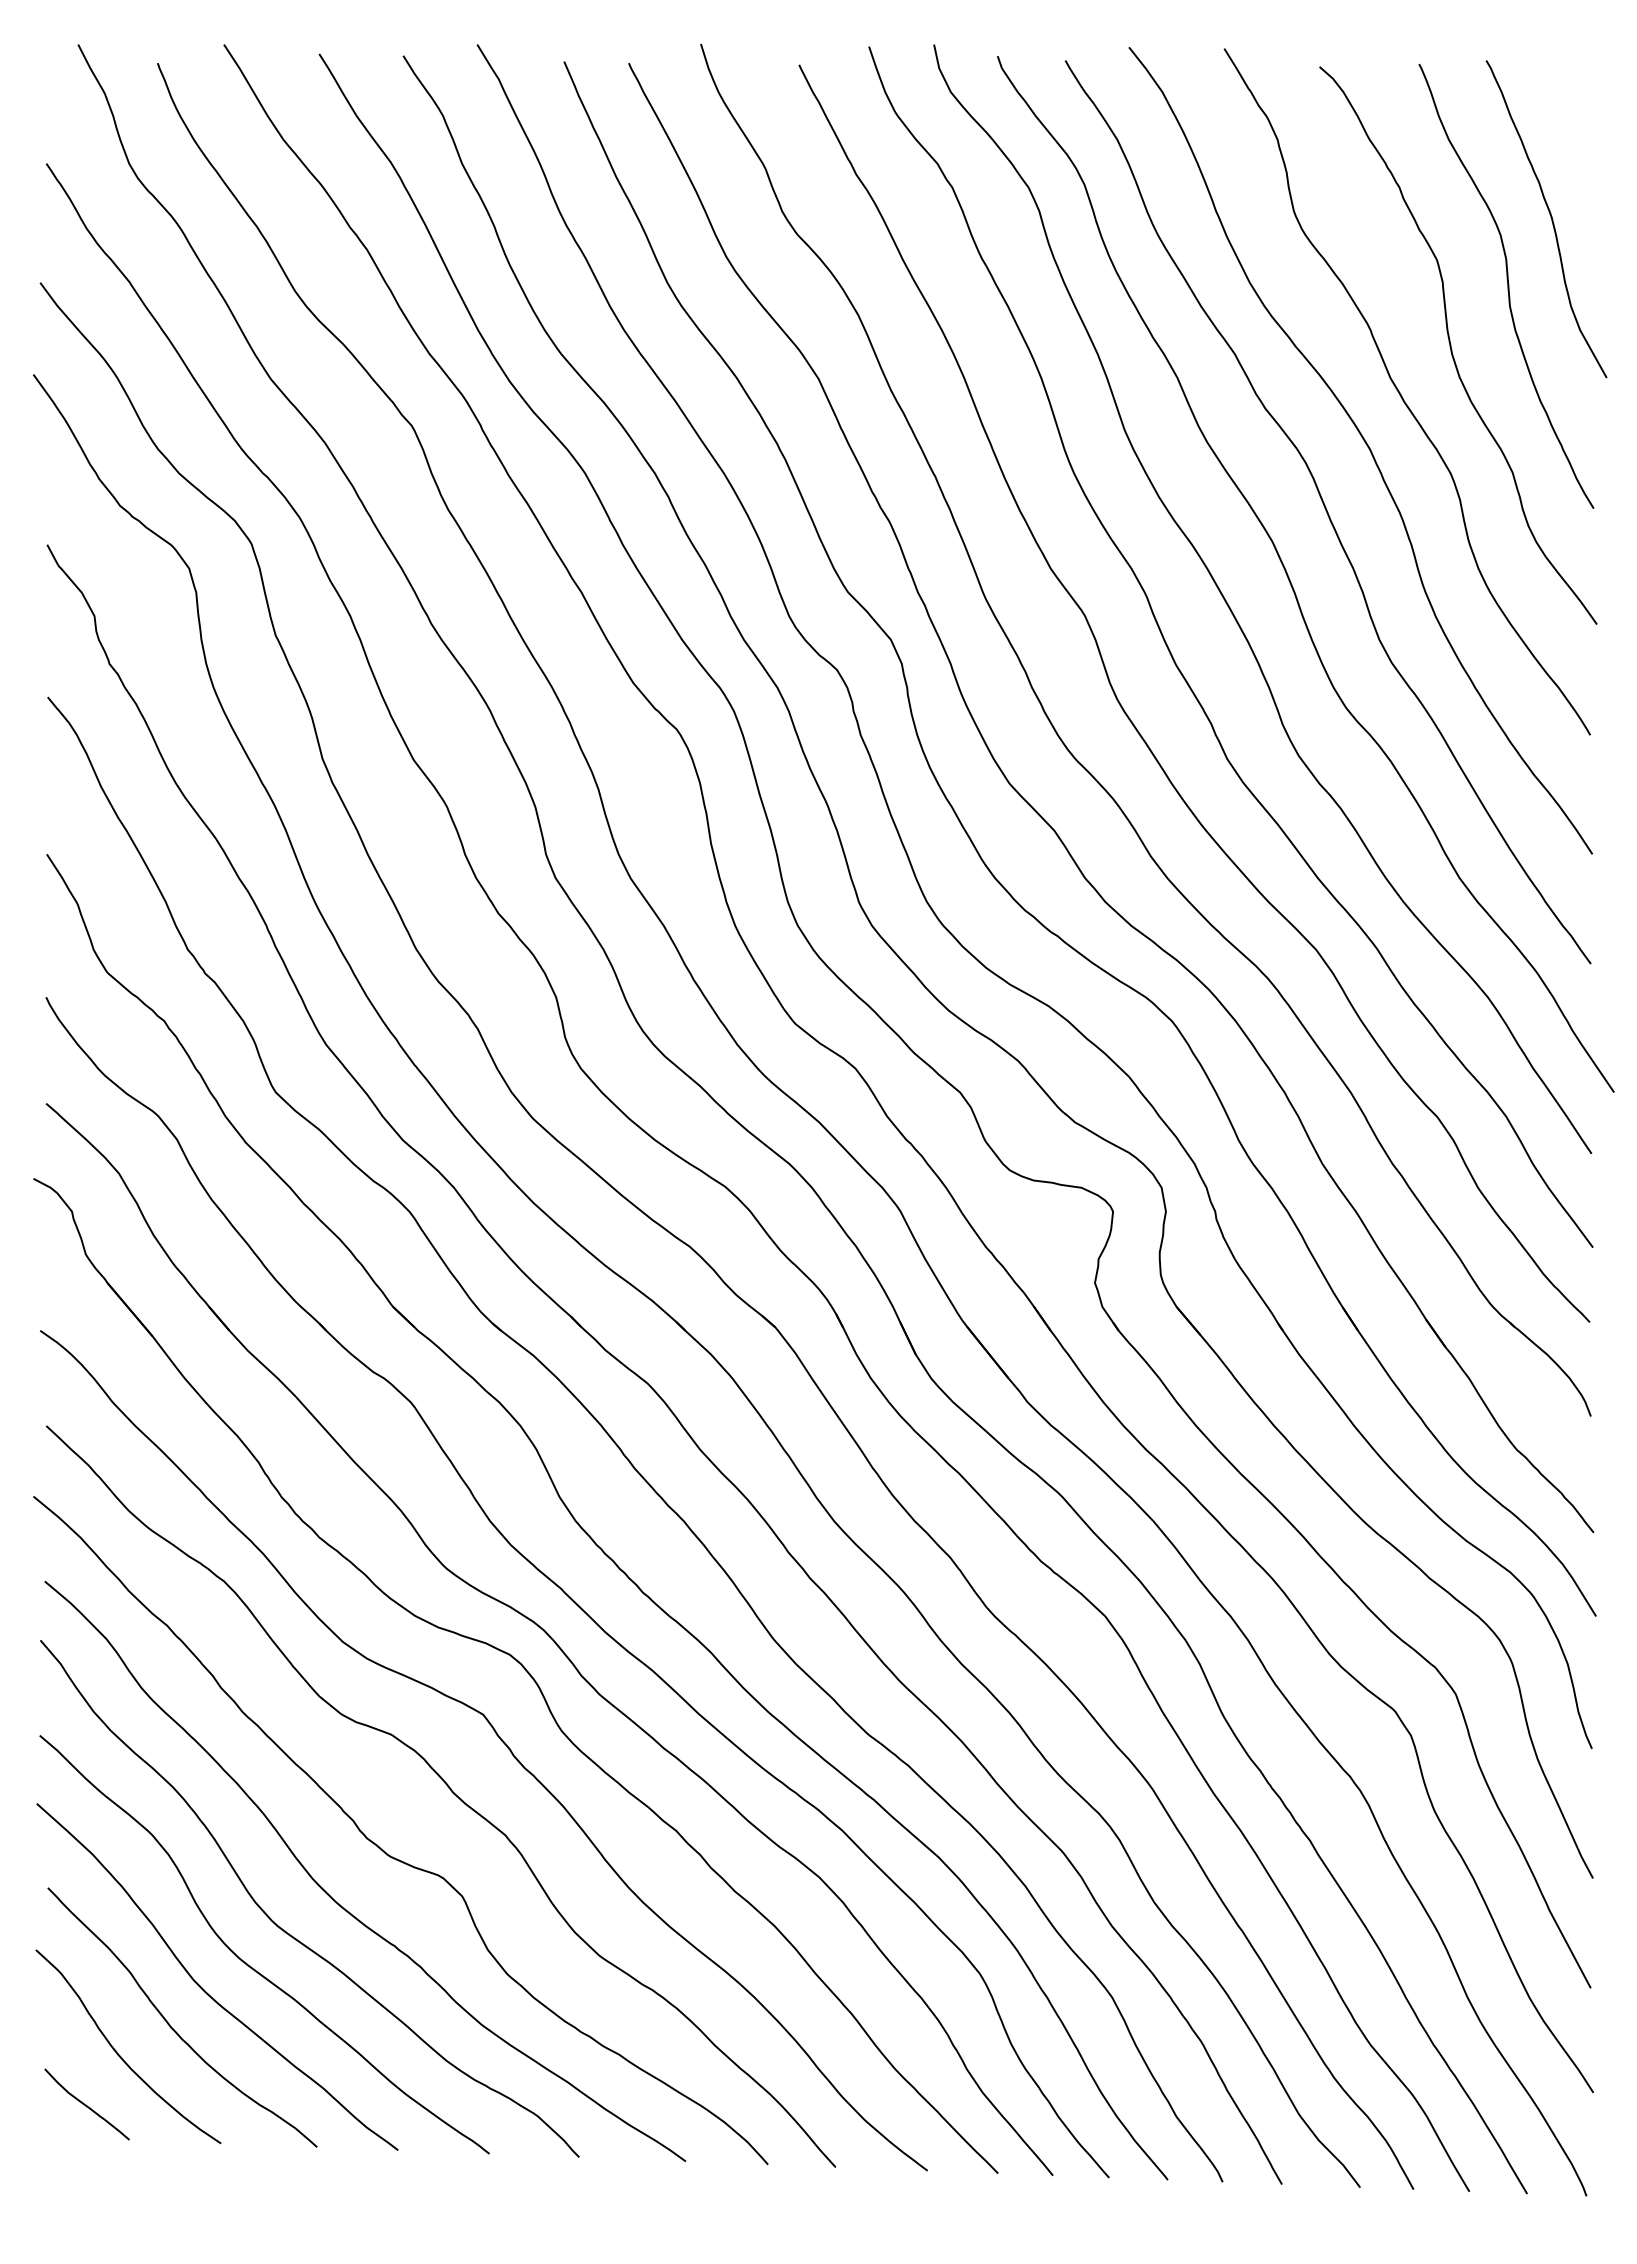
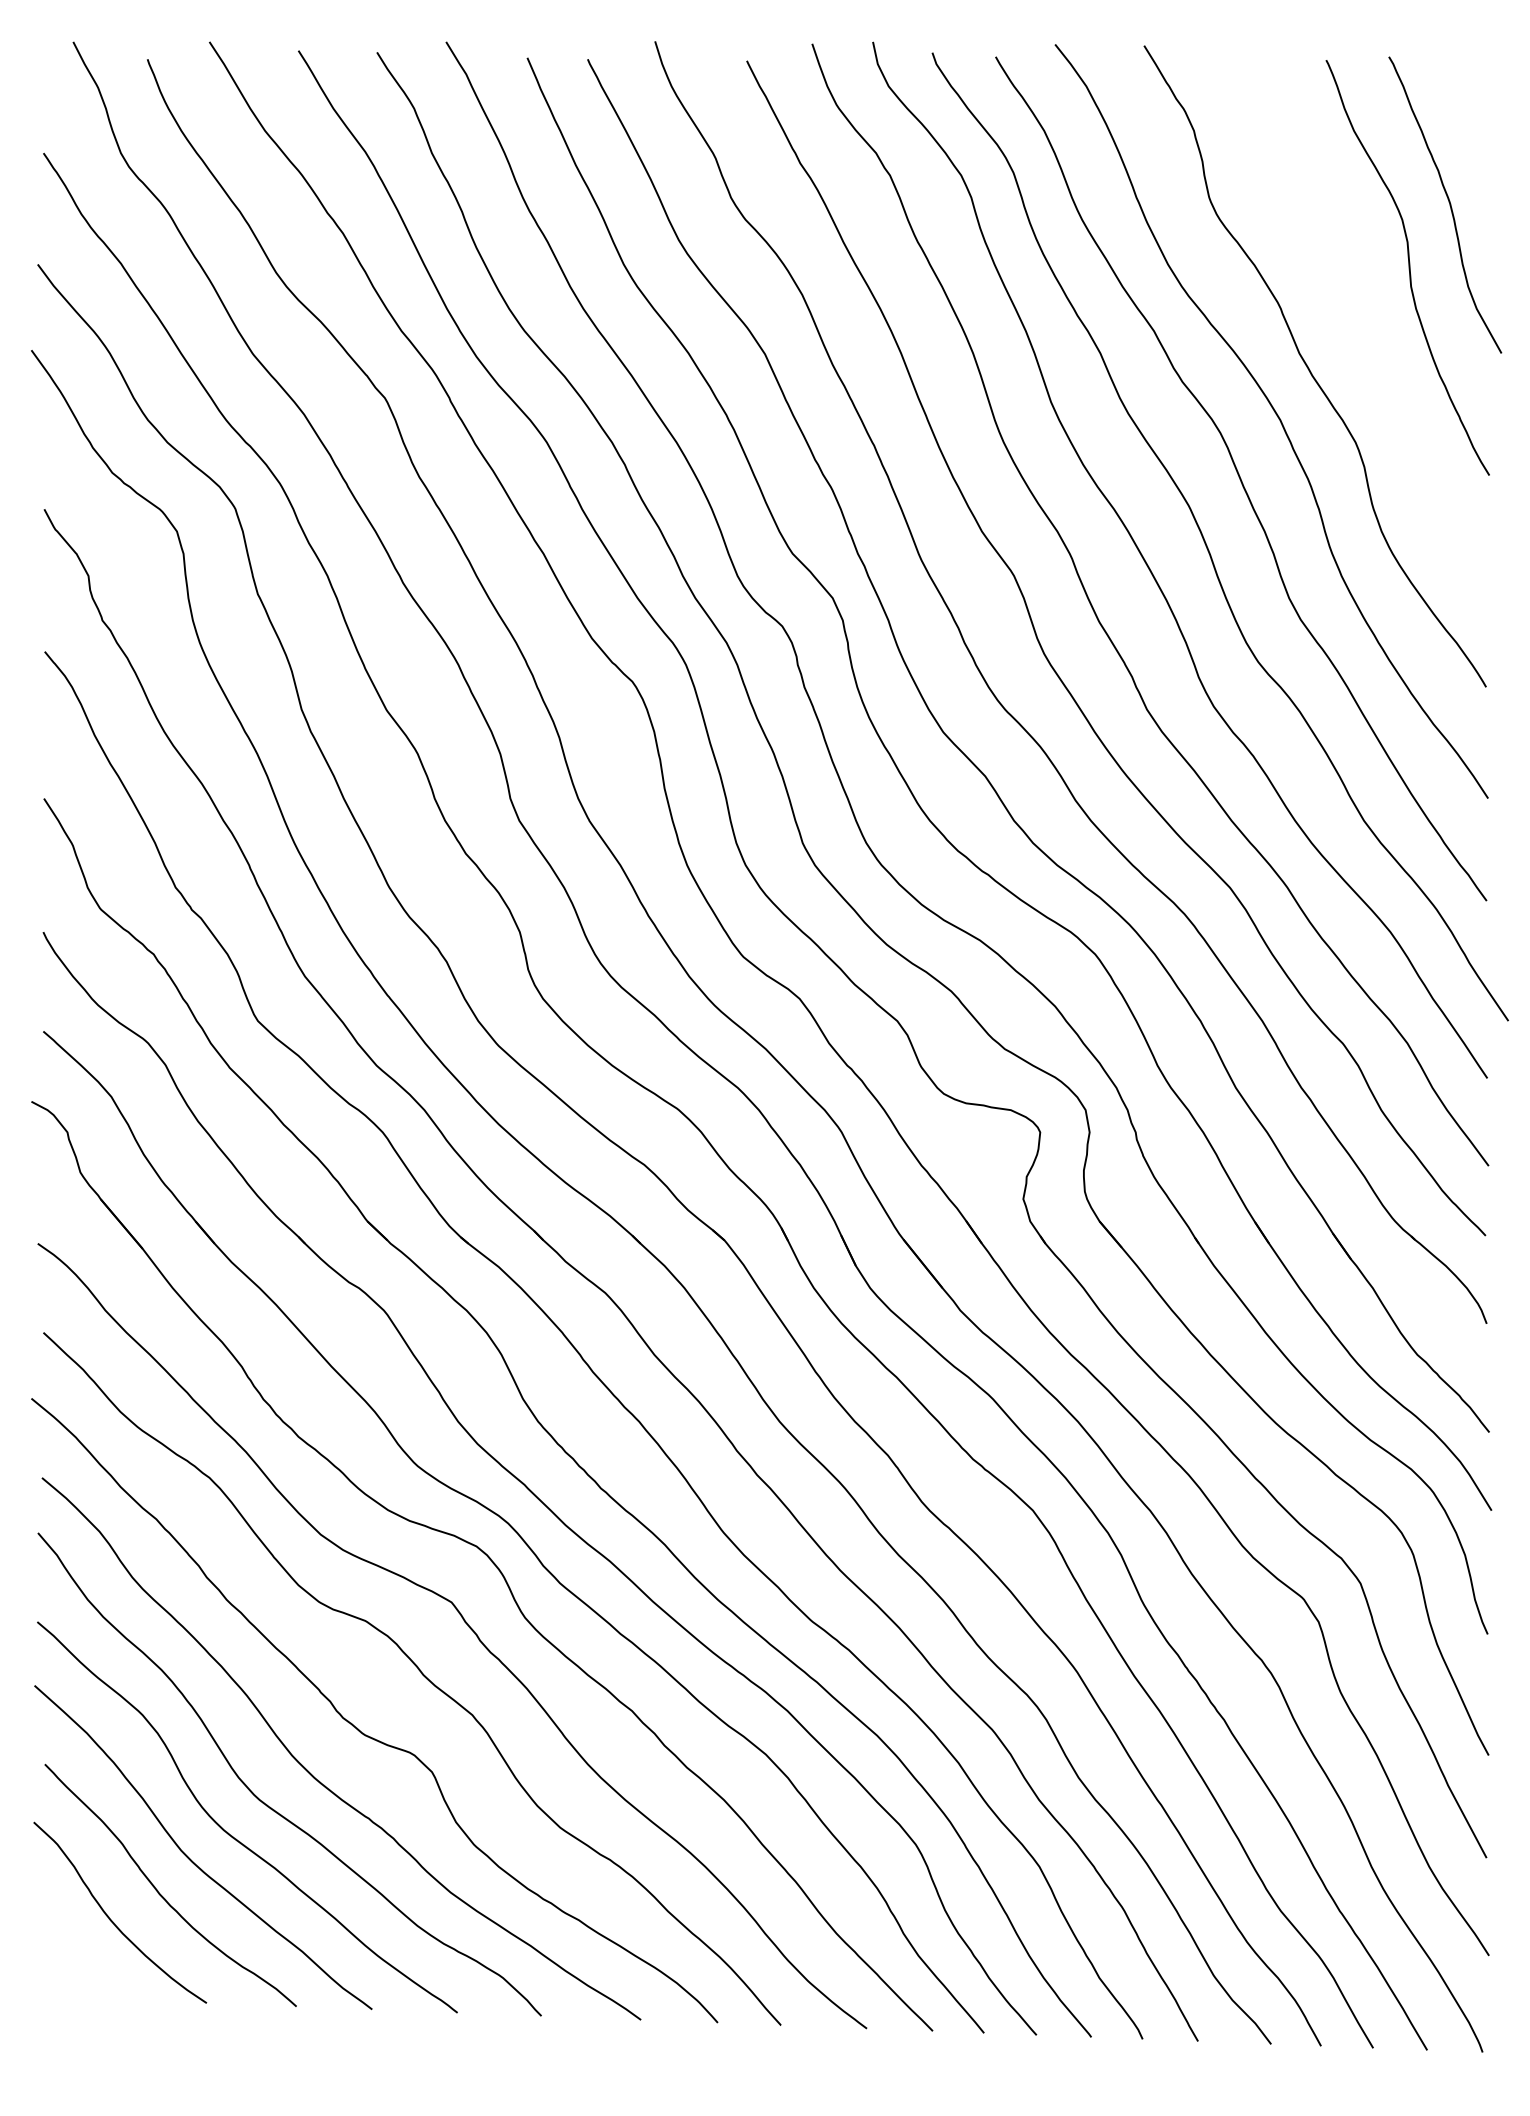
curve: (1452, 349) -> (1357, 326), removed
curve: (85, 2104) -> (80, 1966), removed

